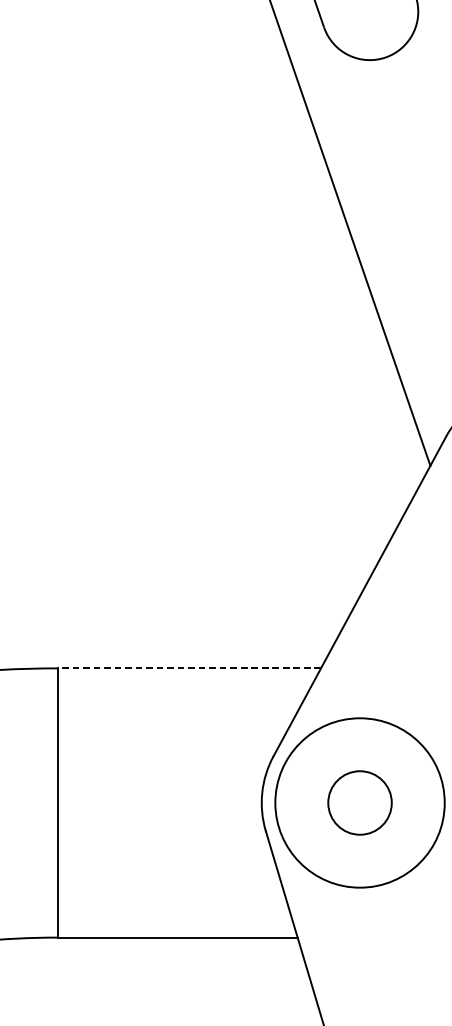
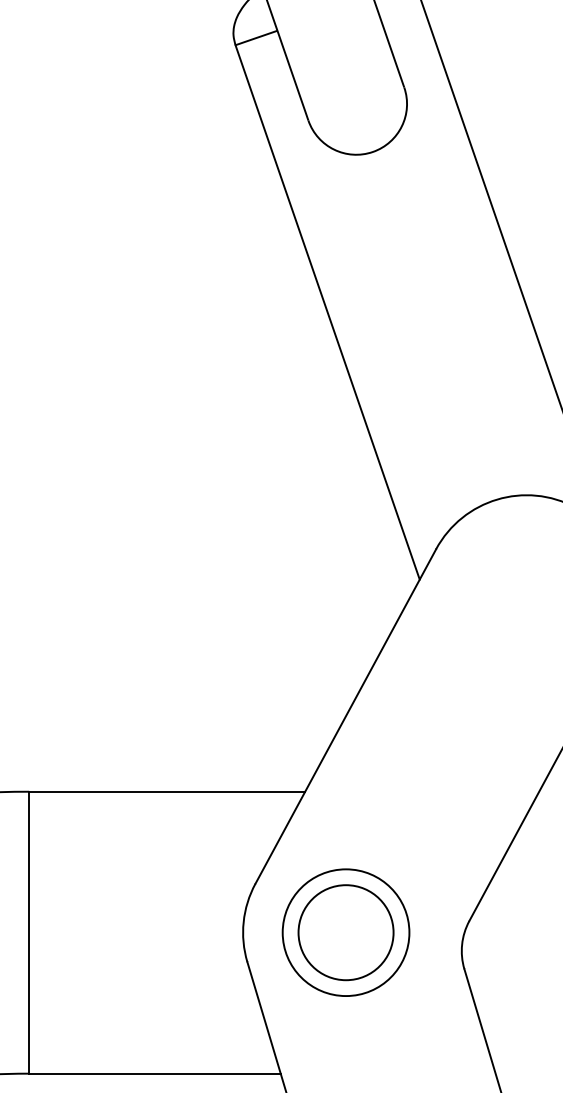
line: (189, 668) -> (167, 791), dashed -> solid
circle: (359, 802) -> (345, 932), size x0.71
circle: (359, 802) -> (345, 932), size x1.43

